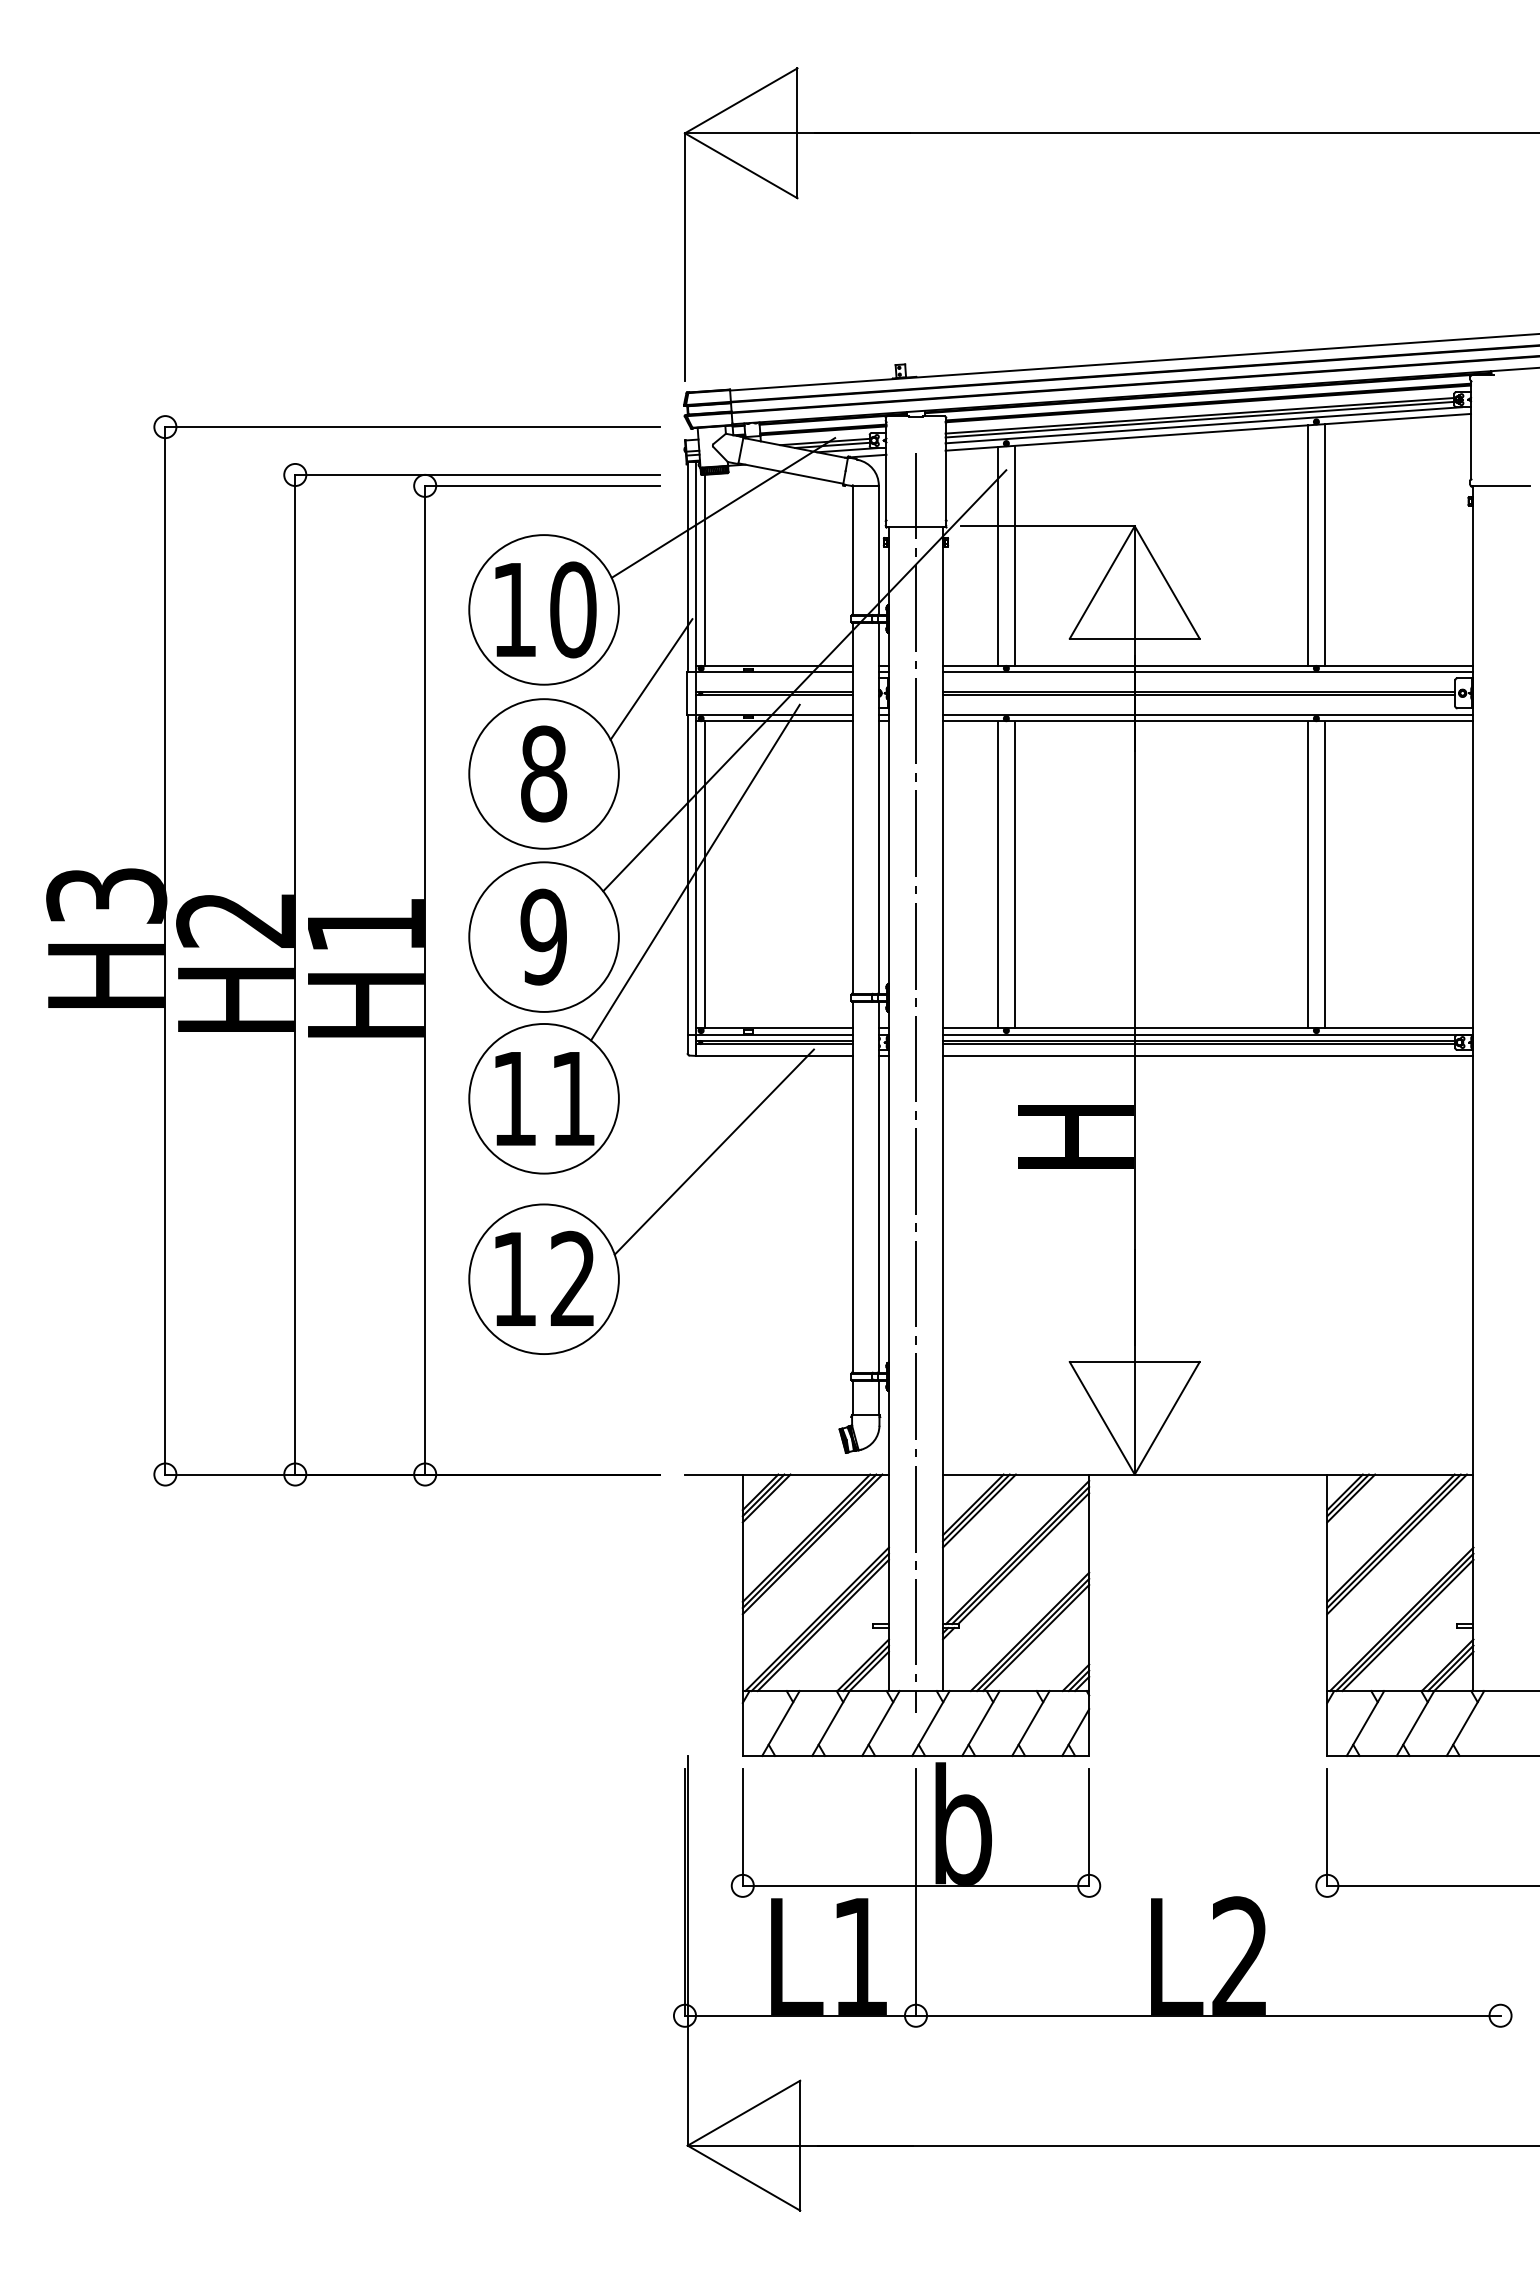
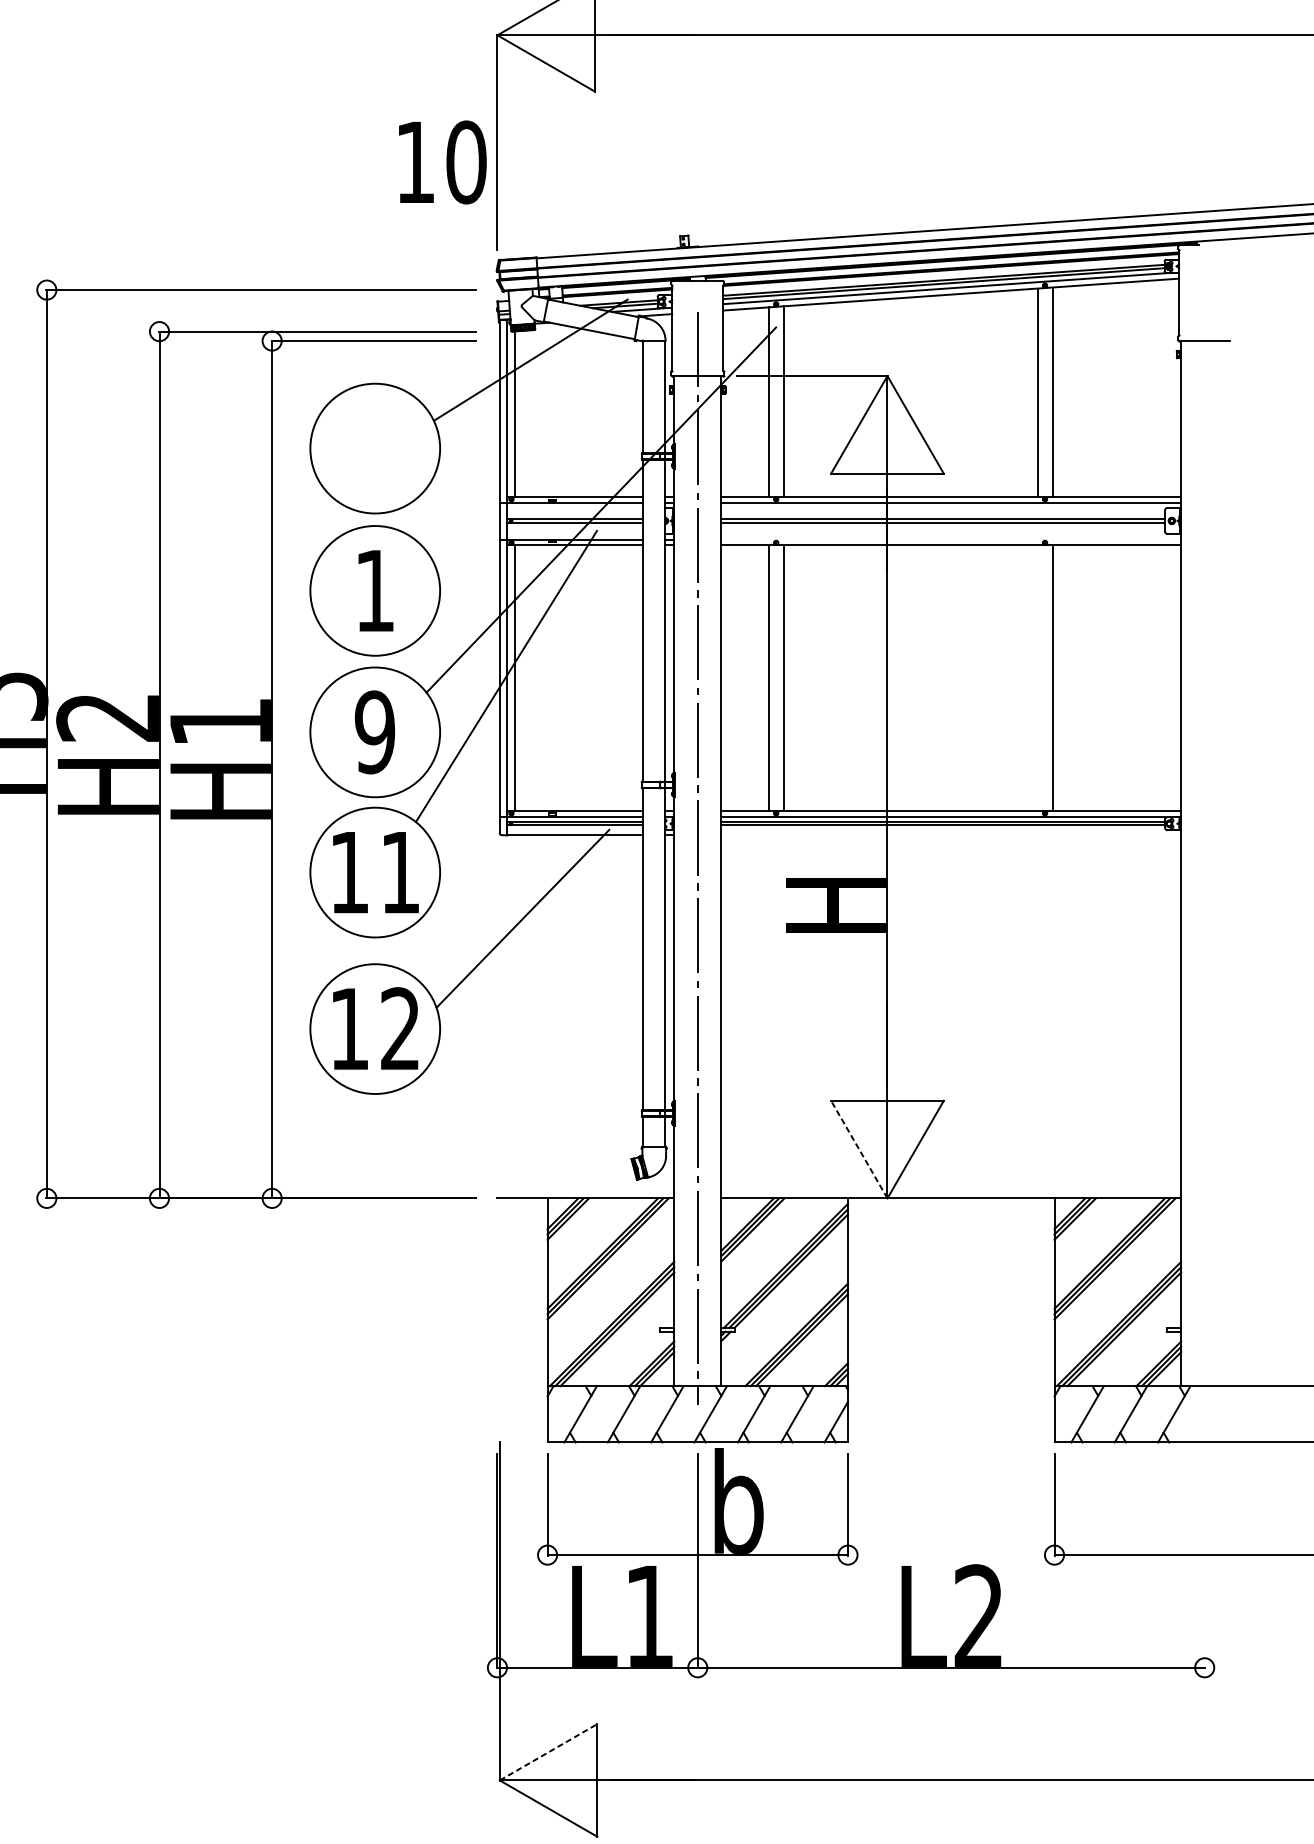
text: (545, 609) -> (442, 162), moved
line: (651, 679) -> (468, 508), removed
line: (1208, 714) -> (951, 539), removed
text: (544, 773) -> (375, 590), 8 -> 1
line: (1307, 874) -> (1037, 678), removed
line: (1208, 1055) -> (951, 835), removed
line: (1102, 1418) -> (859, 1149), solid -> dashed
line: (743, 2113) -> (548, 1752), solid -> dashed

